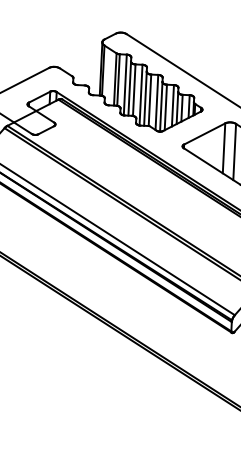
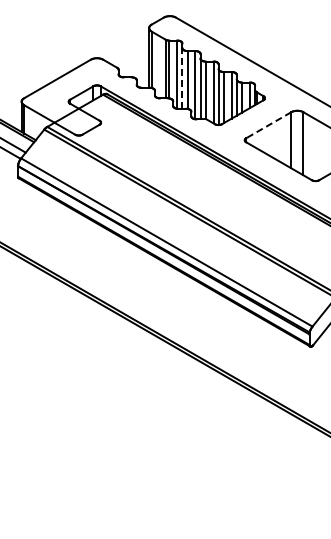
line: (129, 87) -> (182, 77), solid -> dashed
line: (204, 134) -> (268, 125), solid -> dashed

